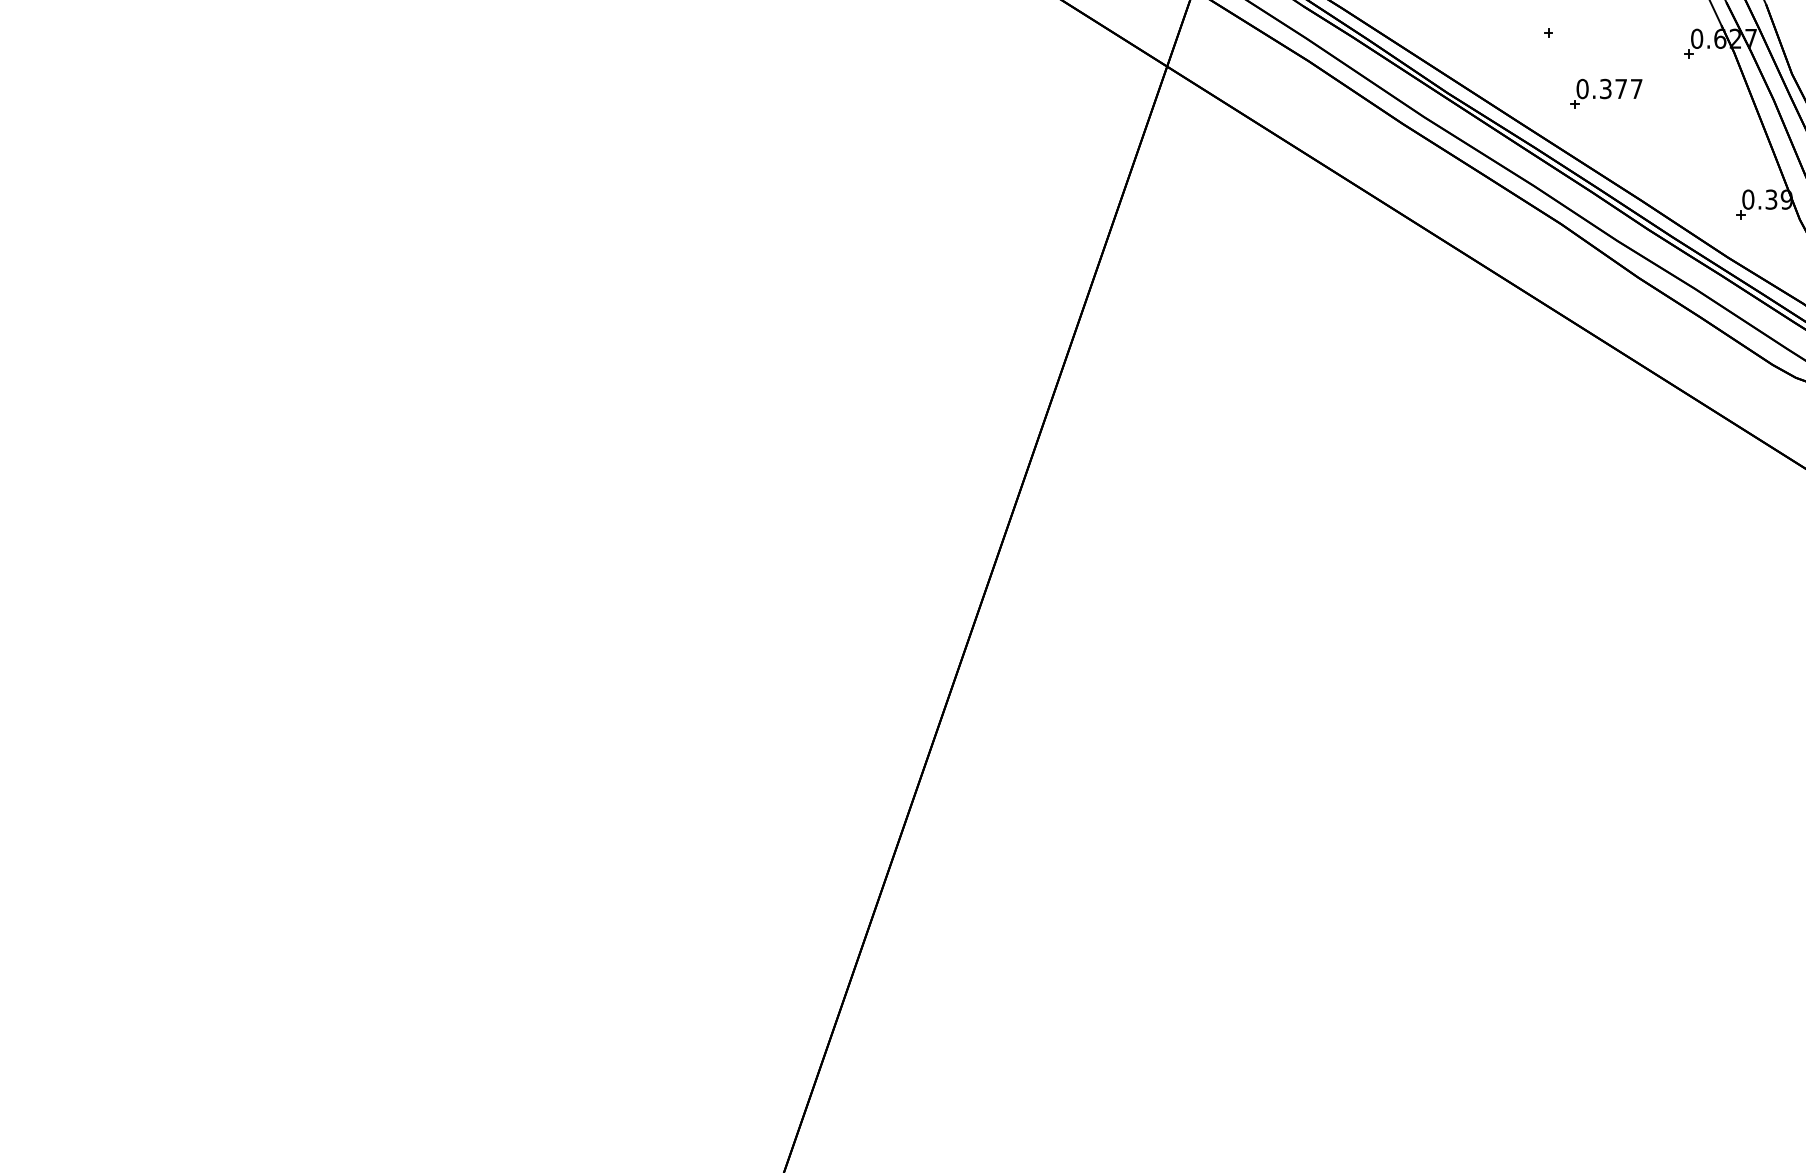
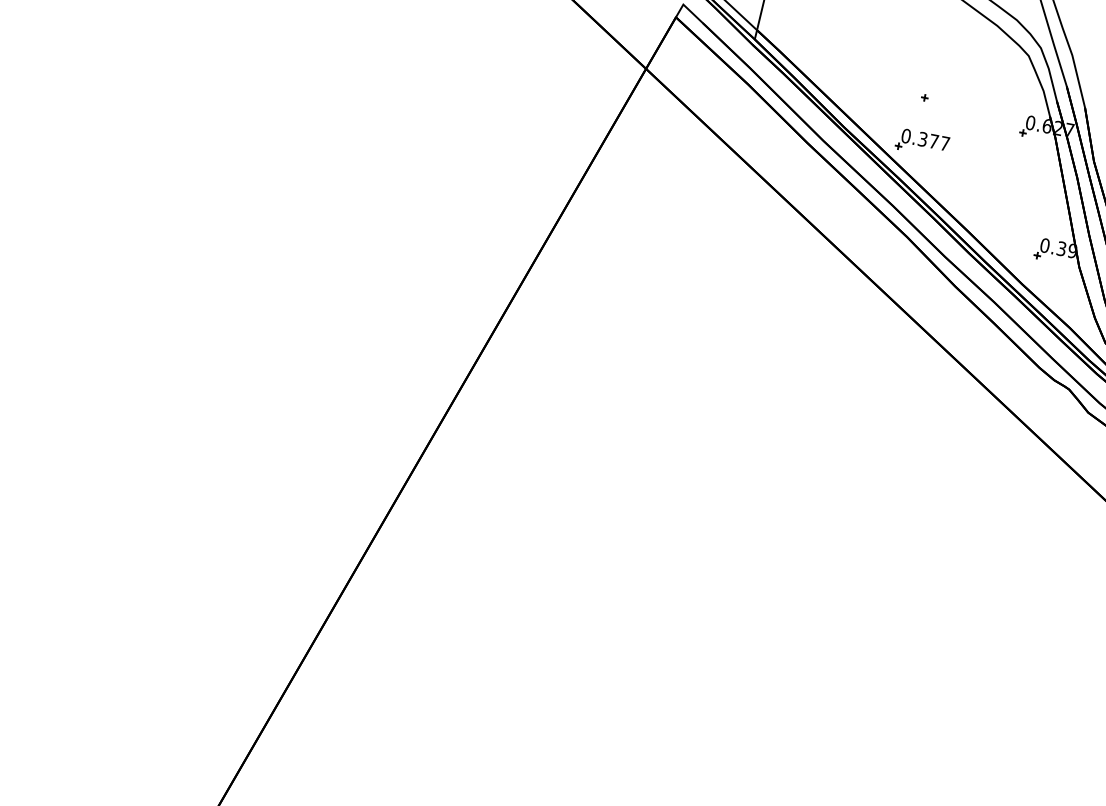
part: (1606, 93) -> (922, 142), moved

